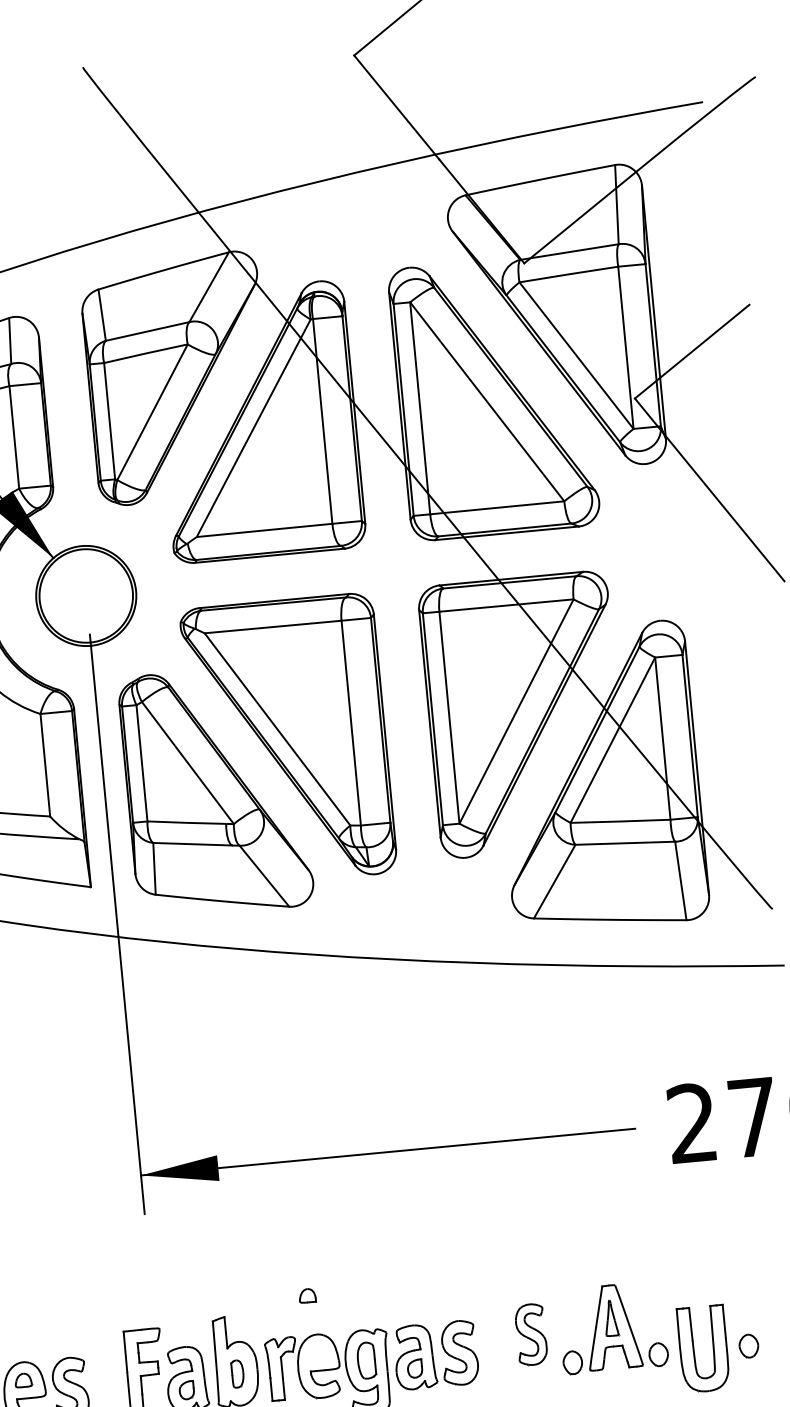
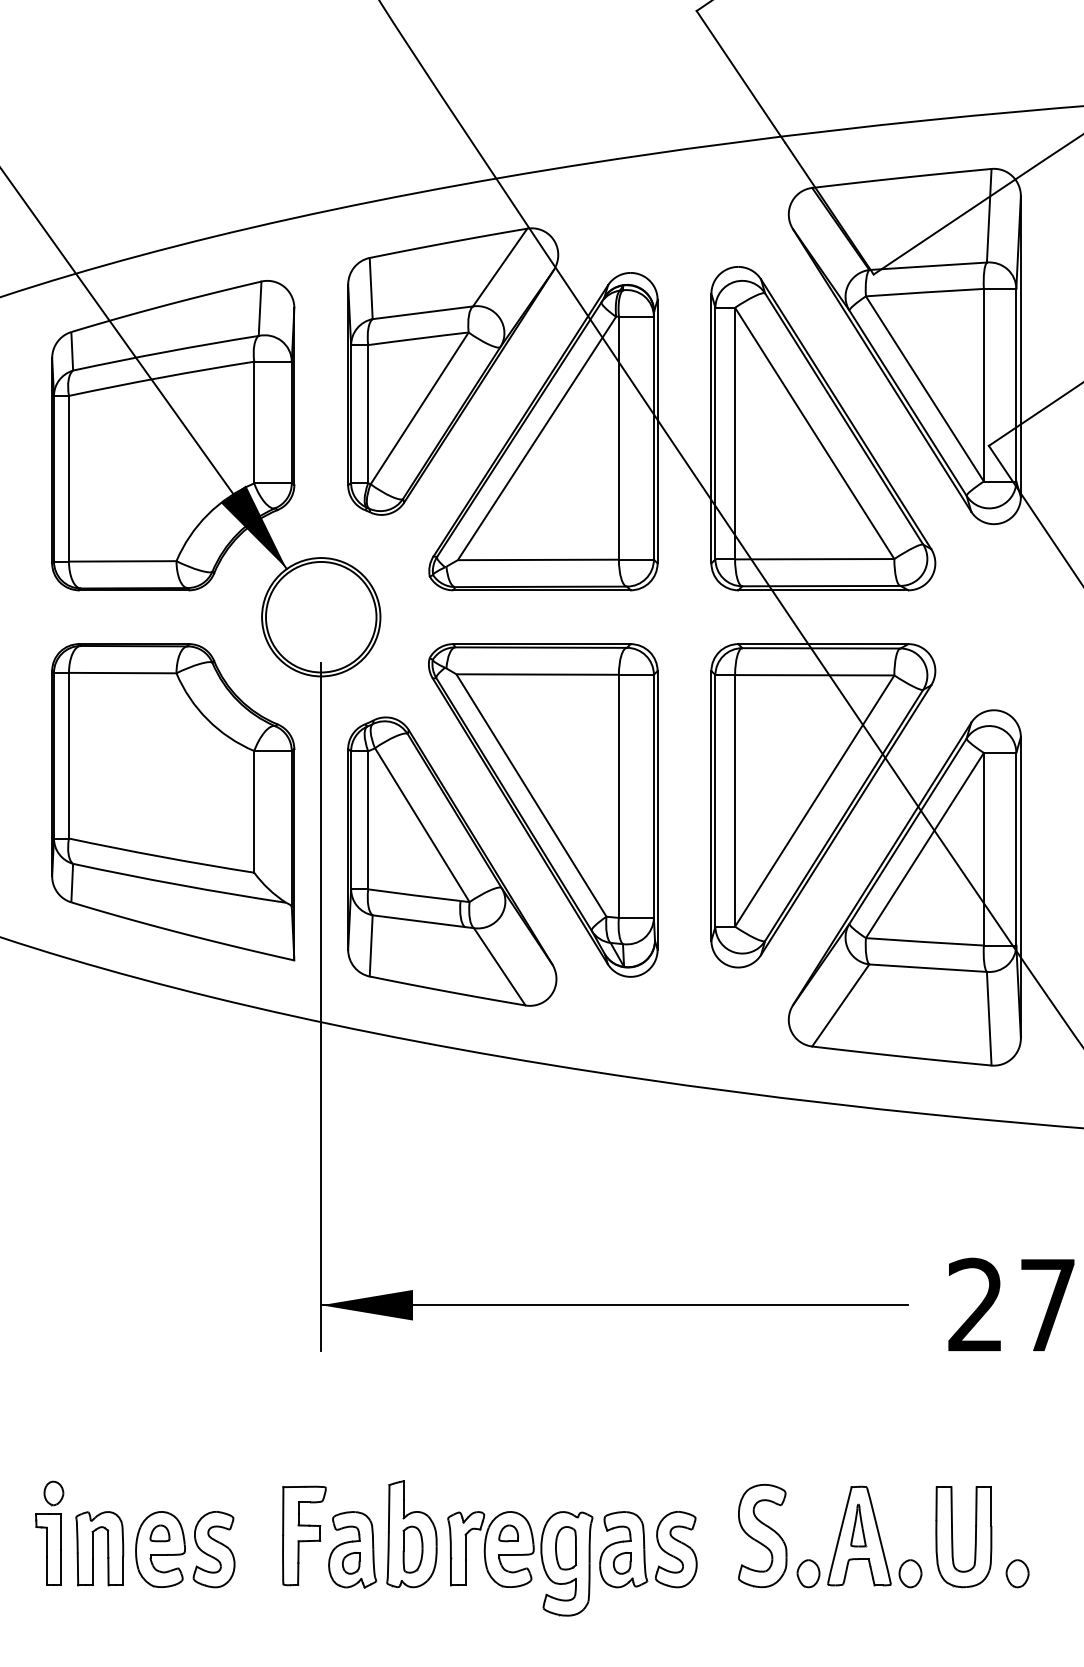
part: (307, 1295) -> (508, 1533), moved
part: (531, 1334) -> (762, 1535), size x1.43
part: (694, 1351) -> (953, 1538), moved
part: (237, 1373) -> (412, 1549), size x1.43

